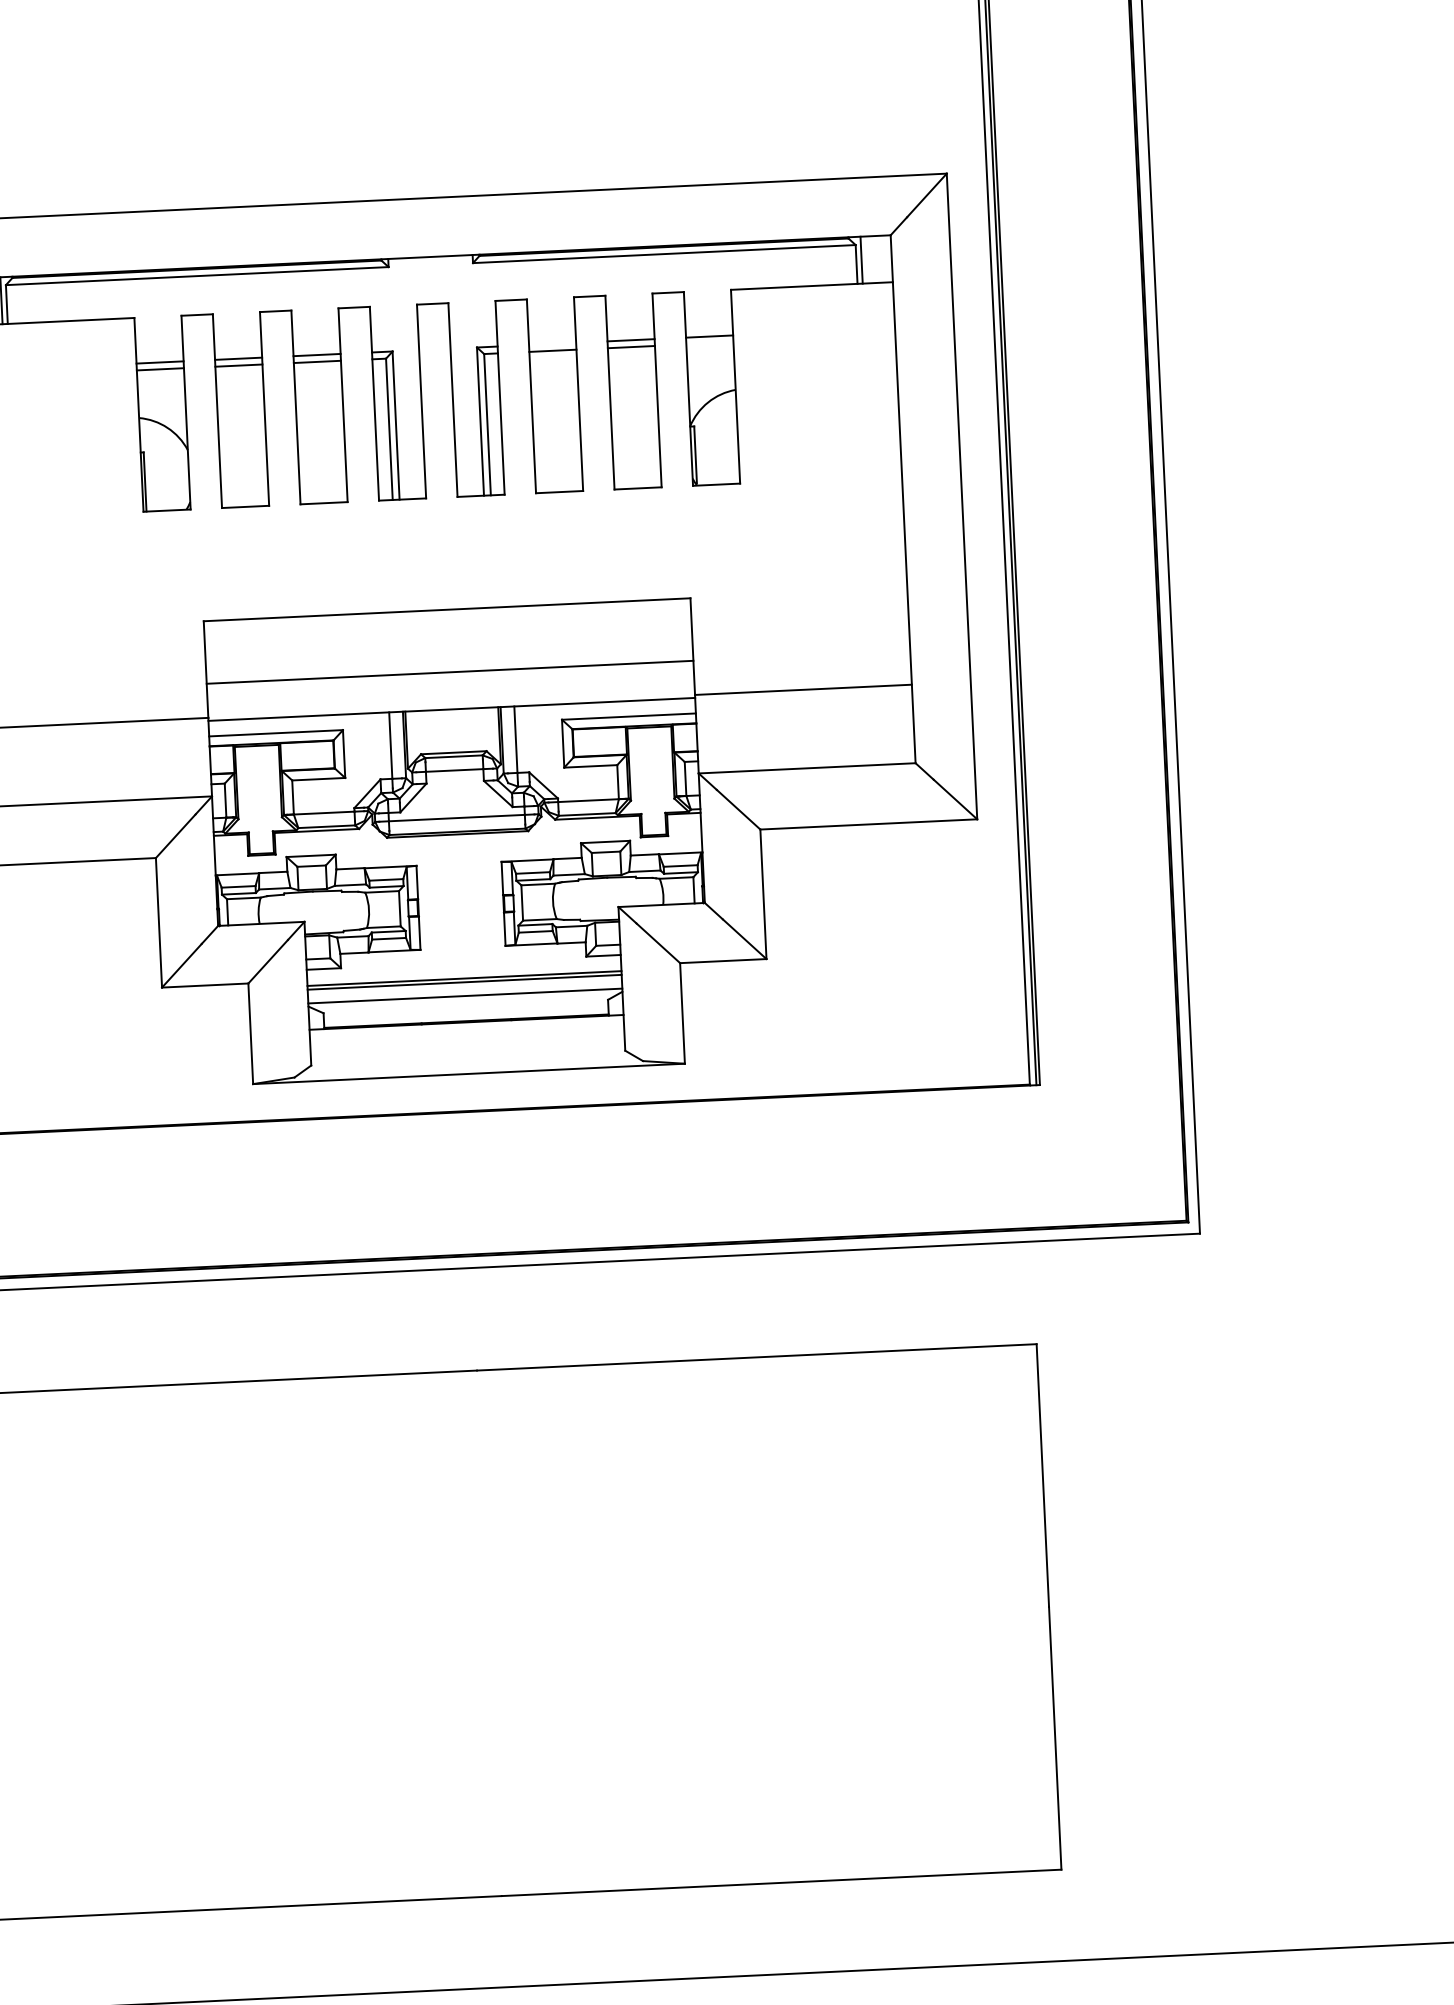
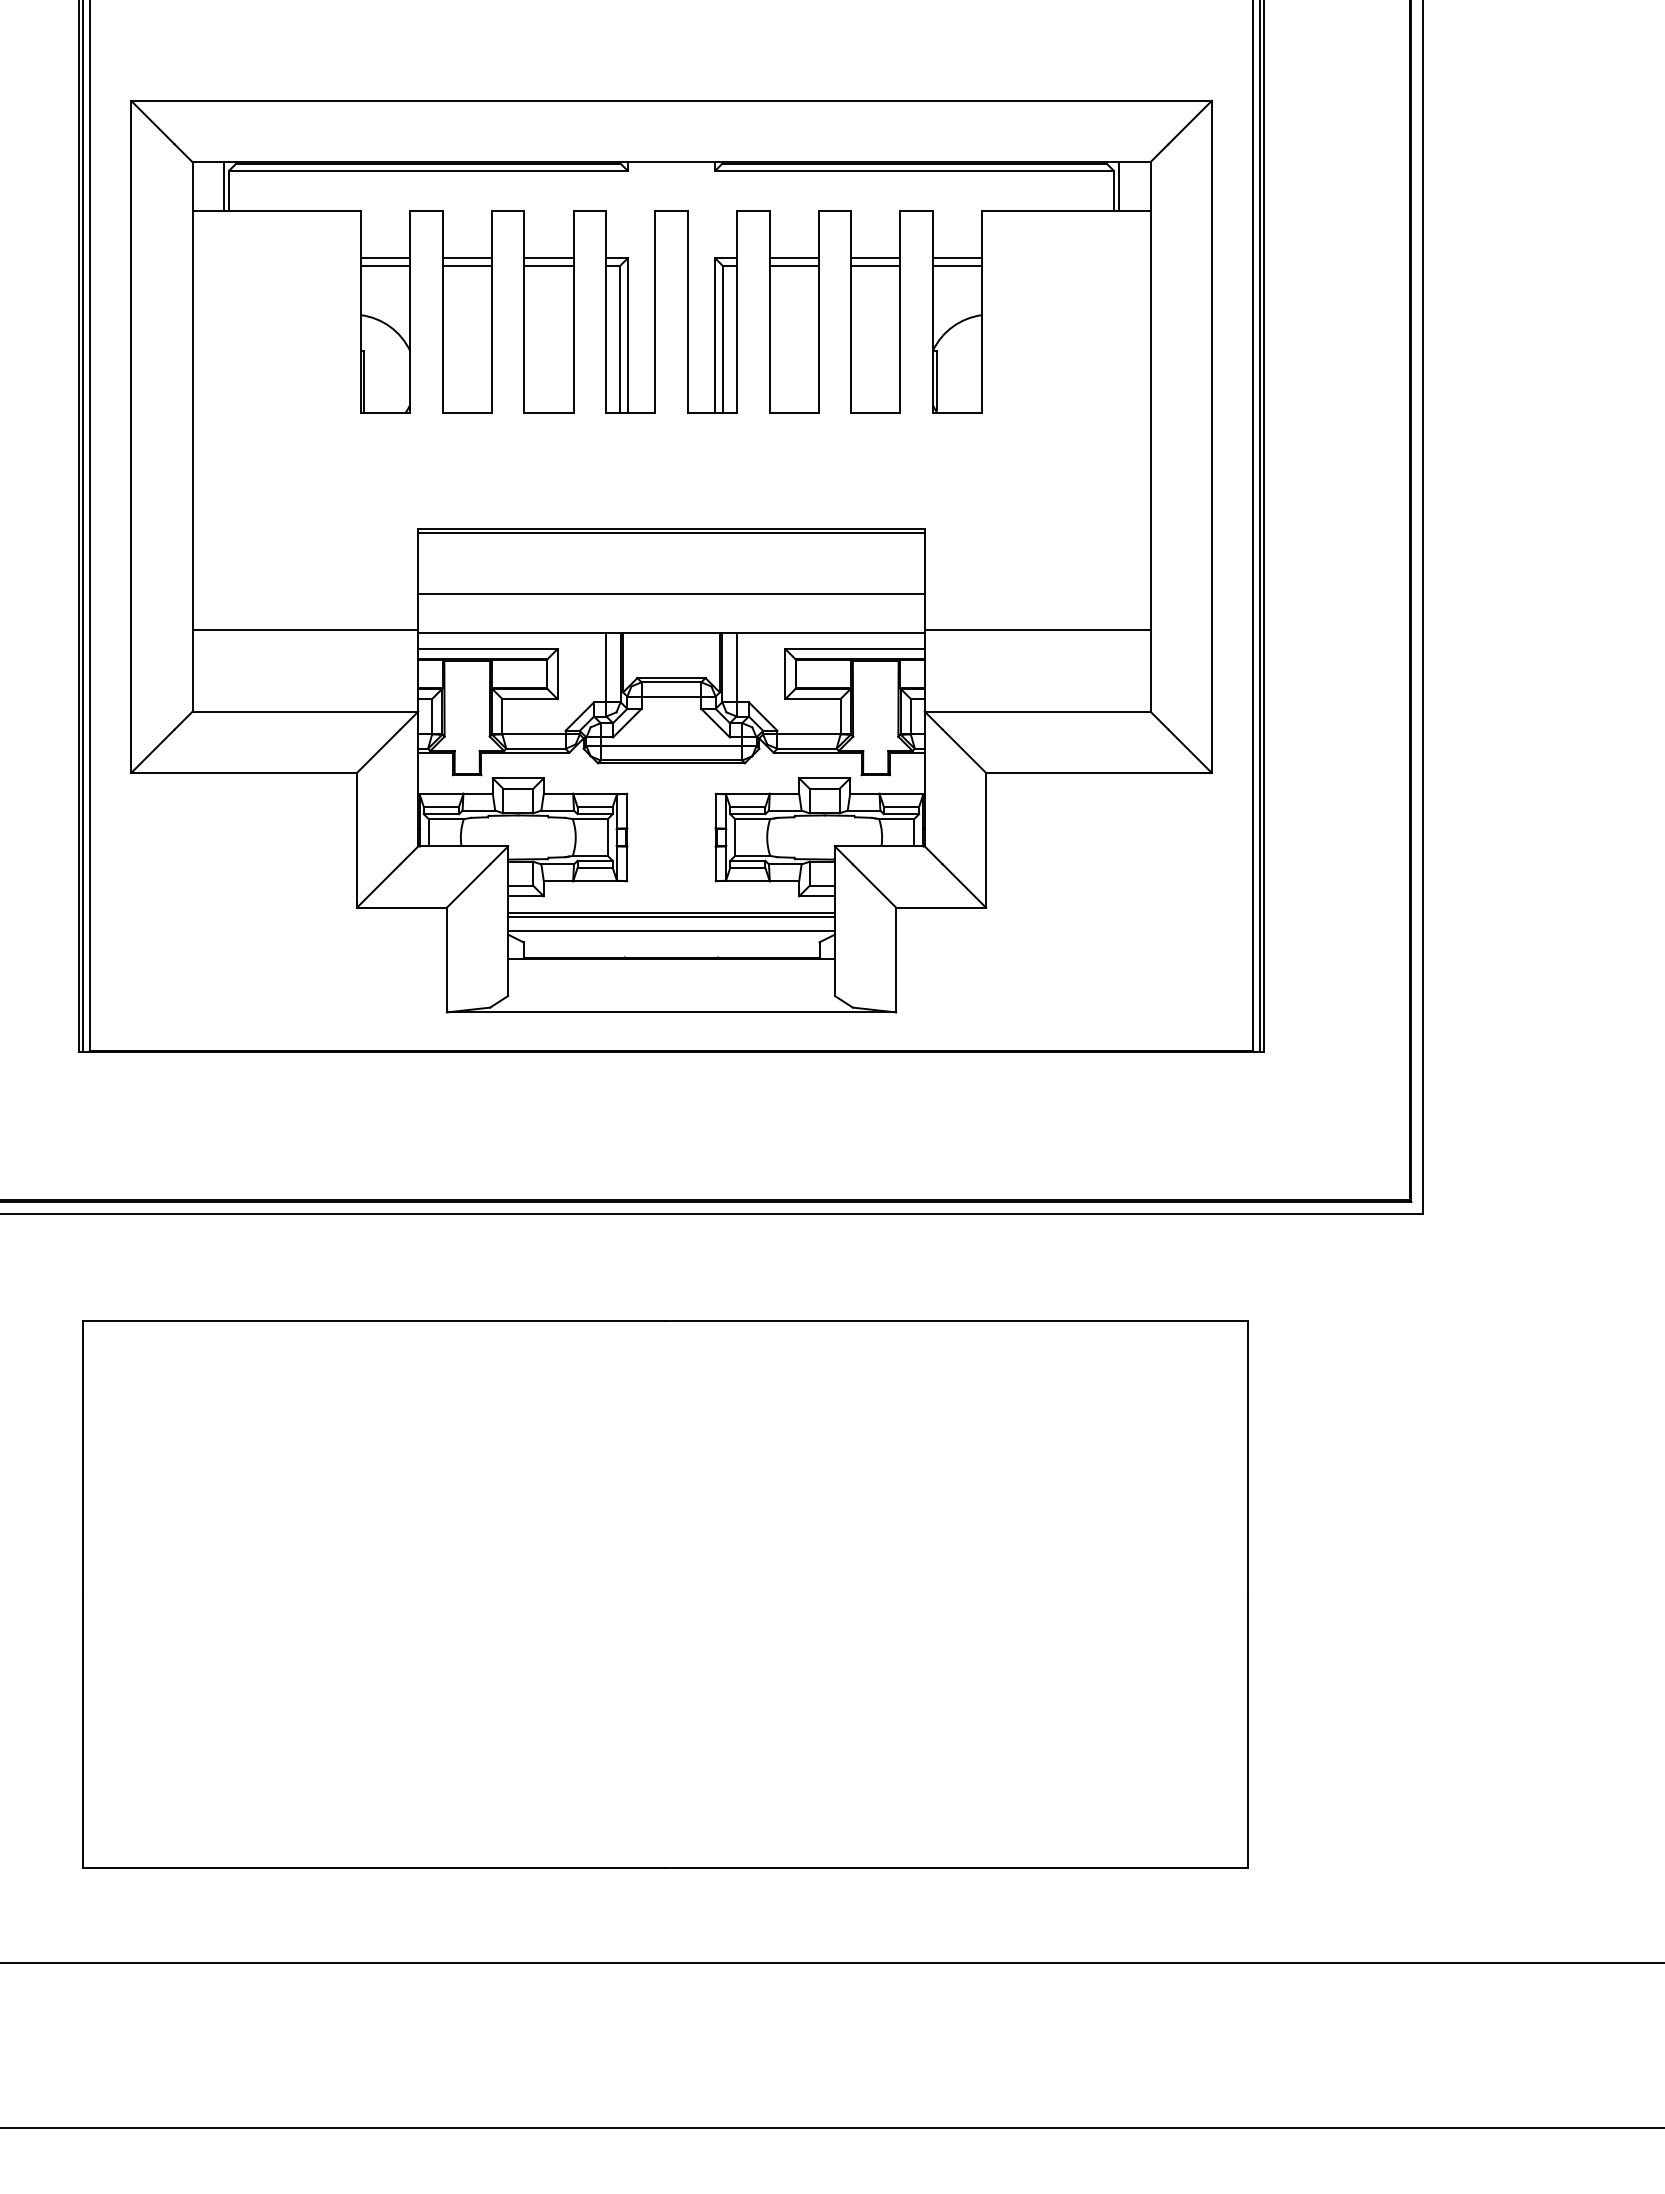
line: (552, 343) -> (793, 258), added
line: (708, 343) -> (956, 265), added
line: (447, 613) -> (671, 533), added

